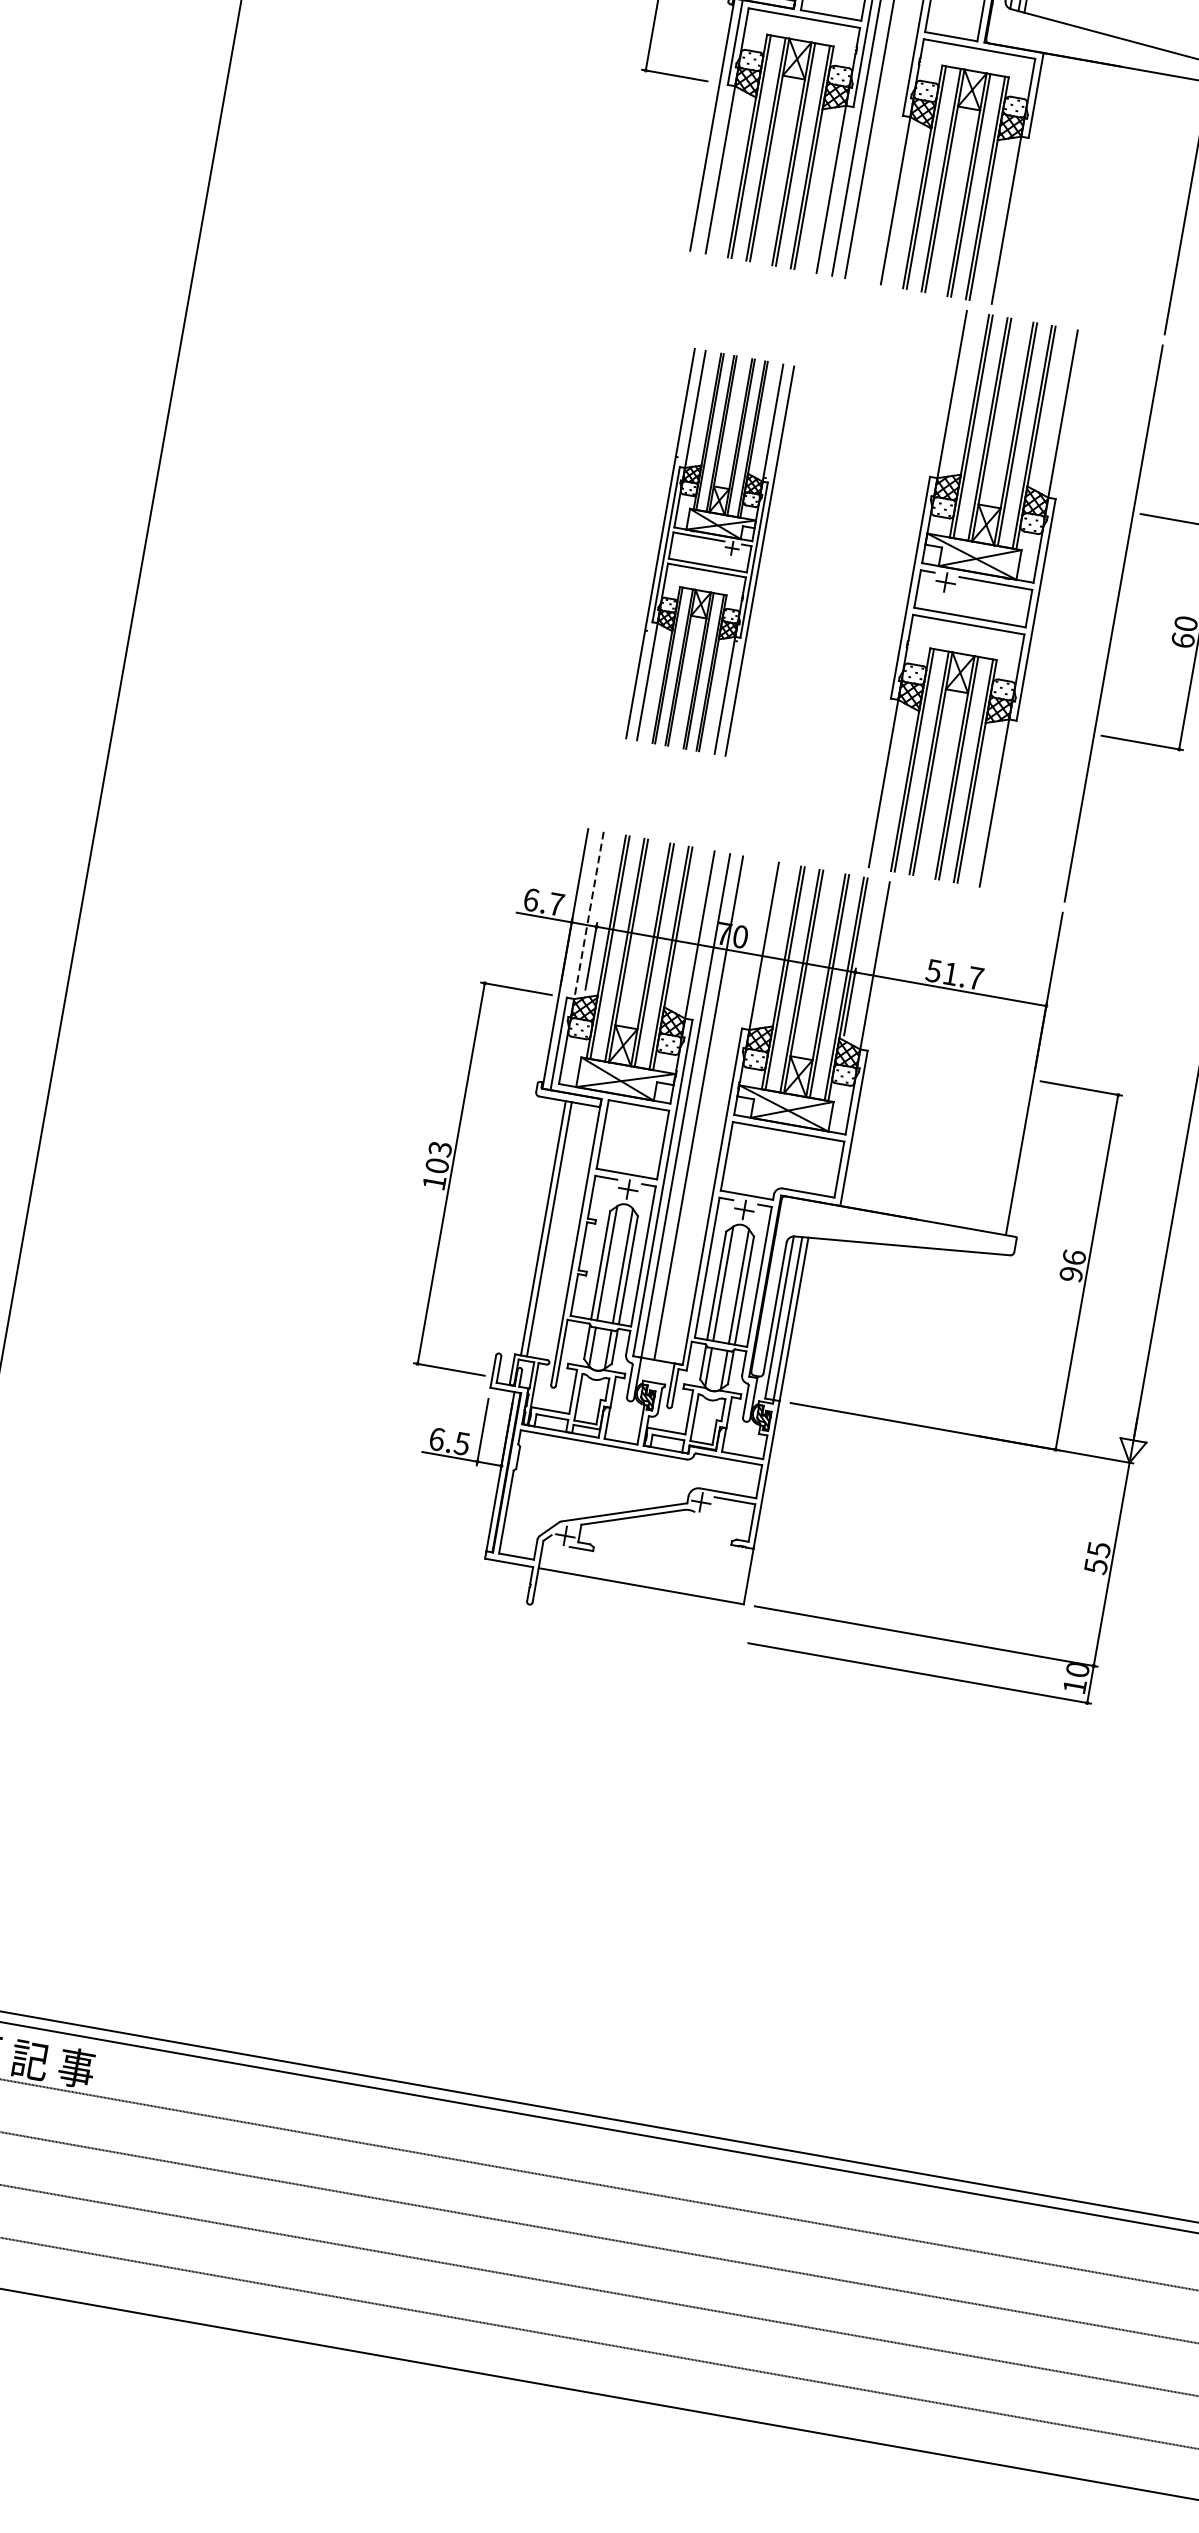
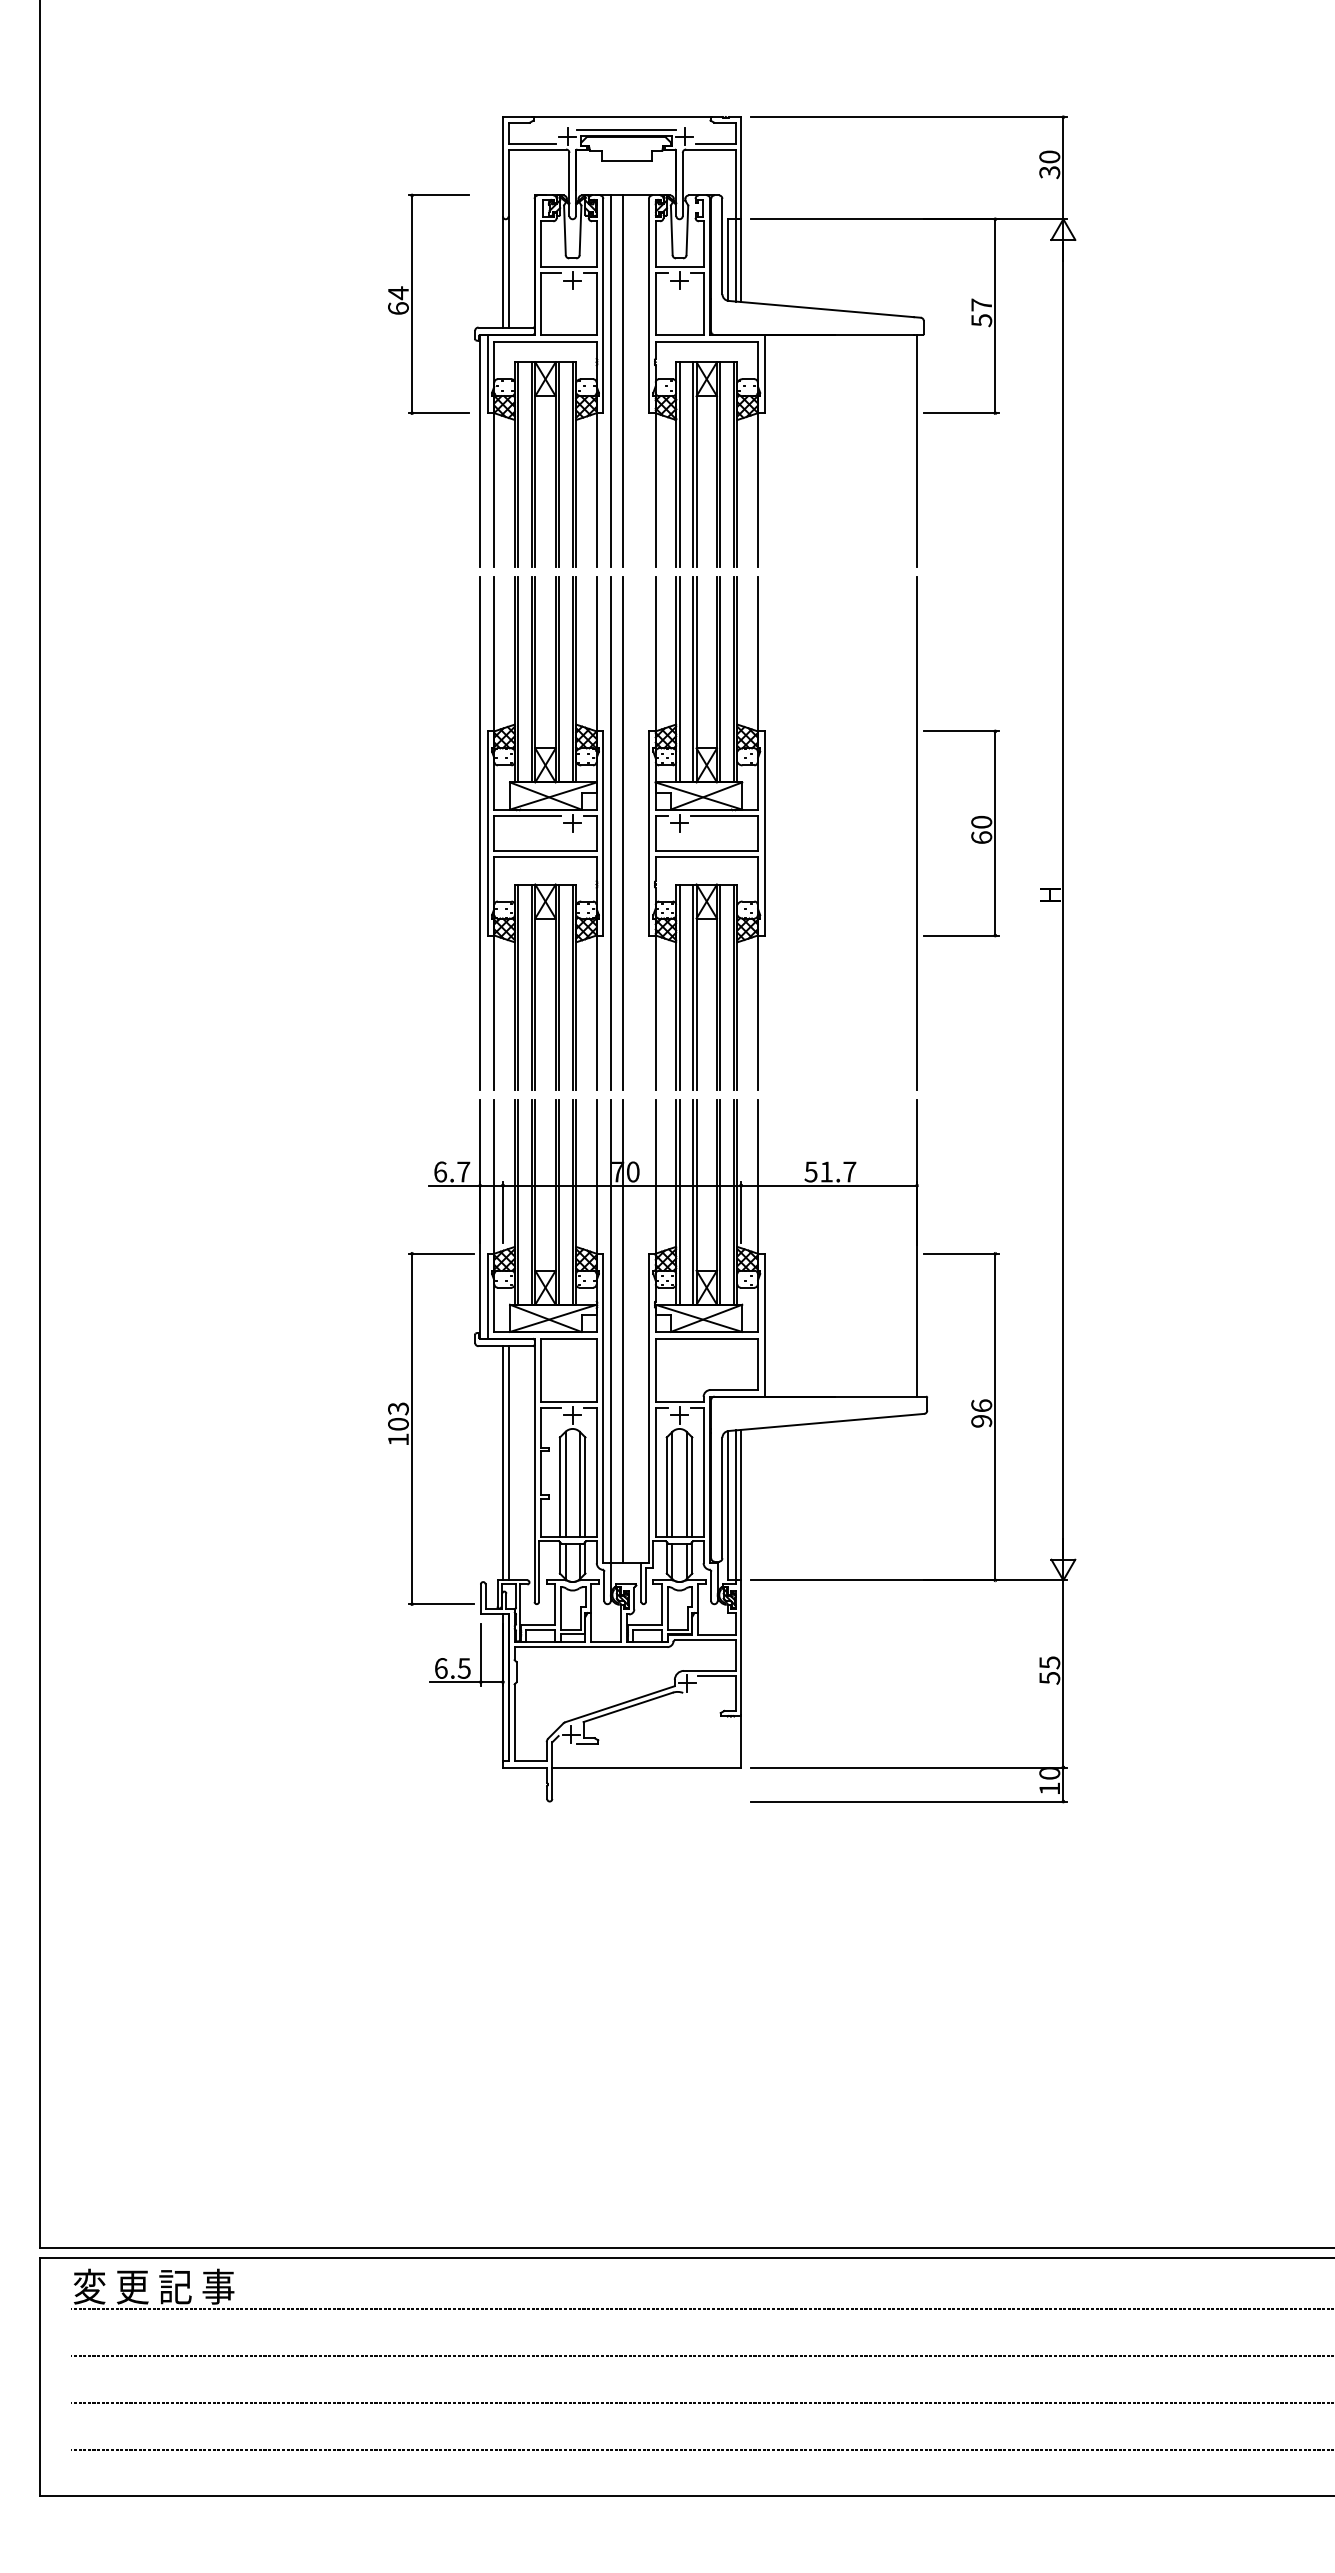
part: (710, 552) -> (545, 833), size x1.43
line: (793, 567) -> (622, 833), added
part: (972, 598) -> (706, 833), moved
line: (588, 916) -> (494, 1177), dashed -> solid

